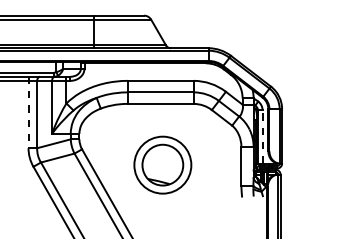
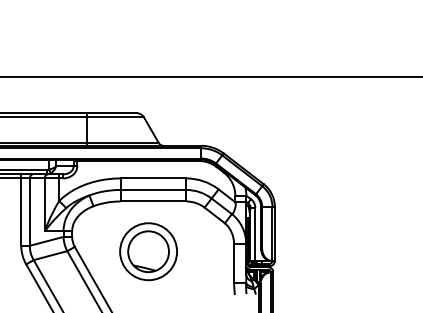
line: (28, 112) -> (21, 210), dashed -> solid
line: (262, 136) -> (255, 234), dashed -> solid
part: (162, 164) -> (148, 251), moved

